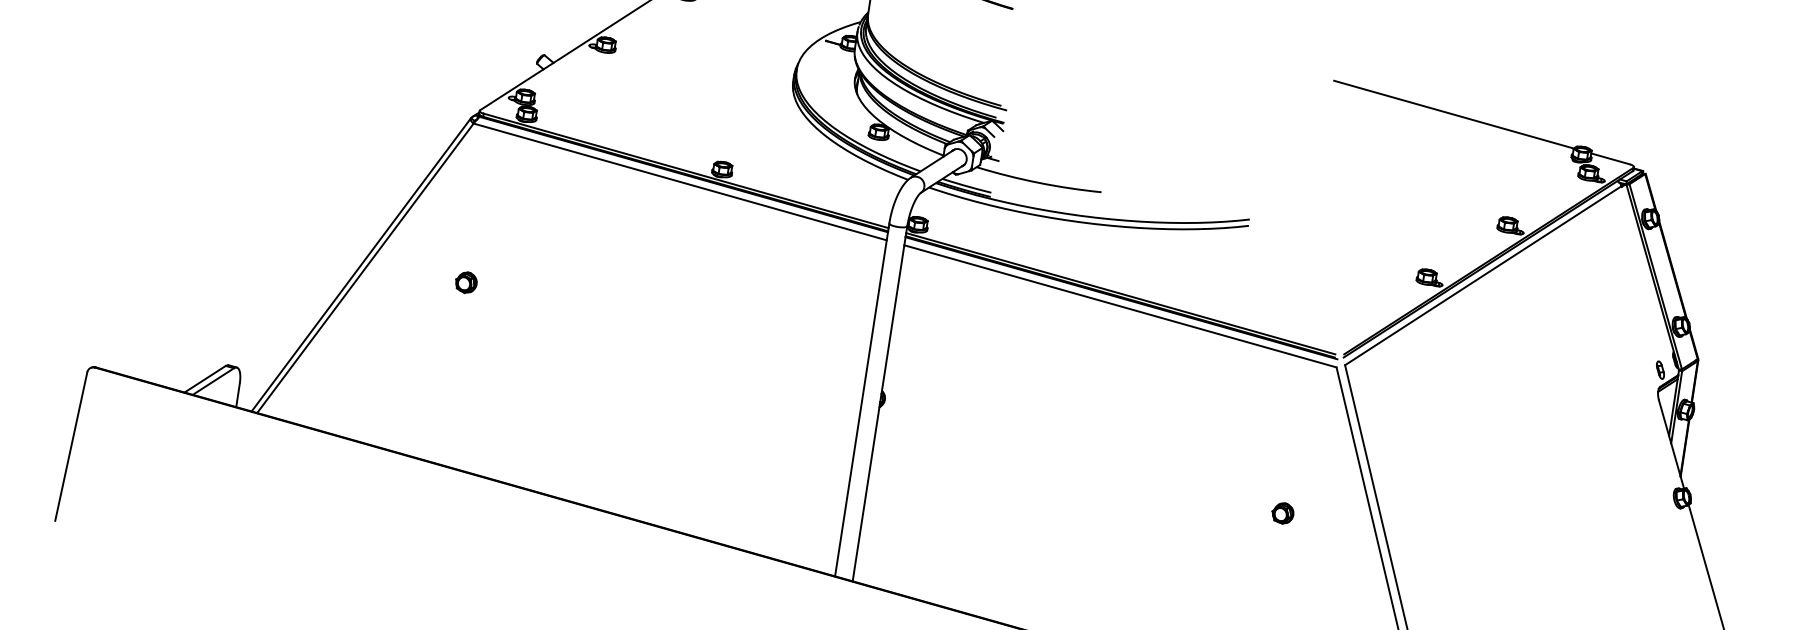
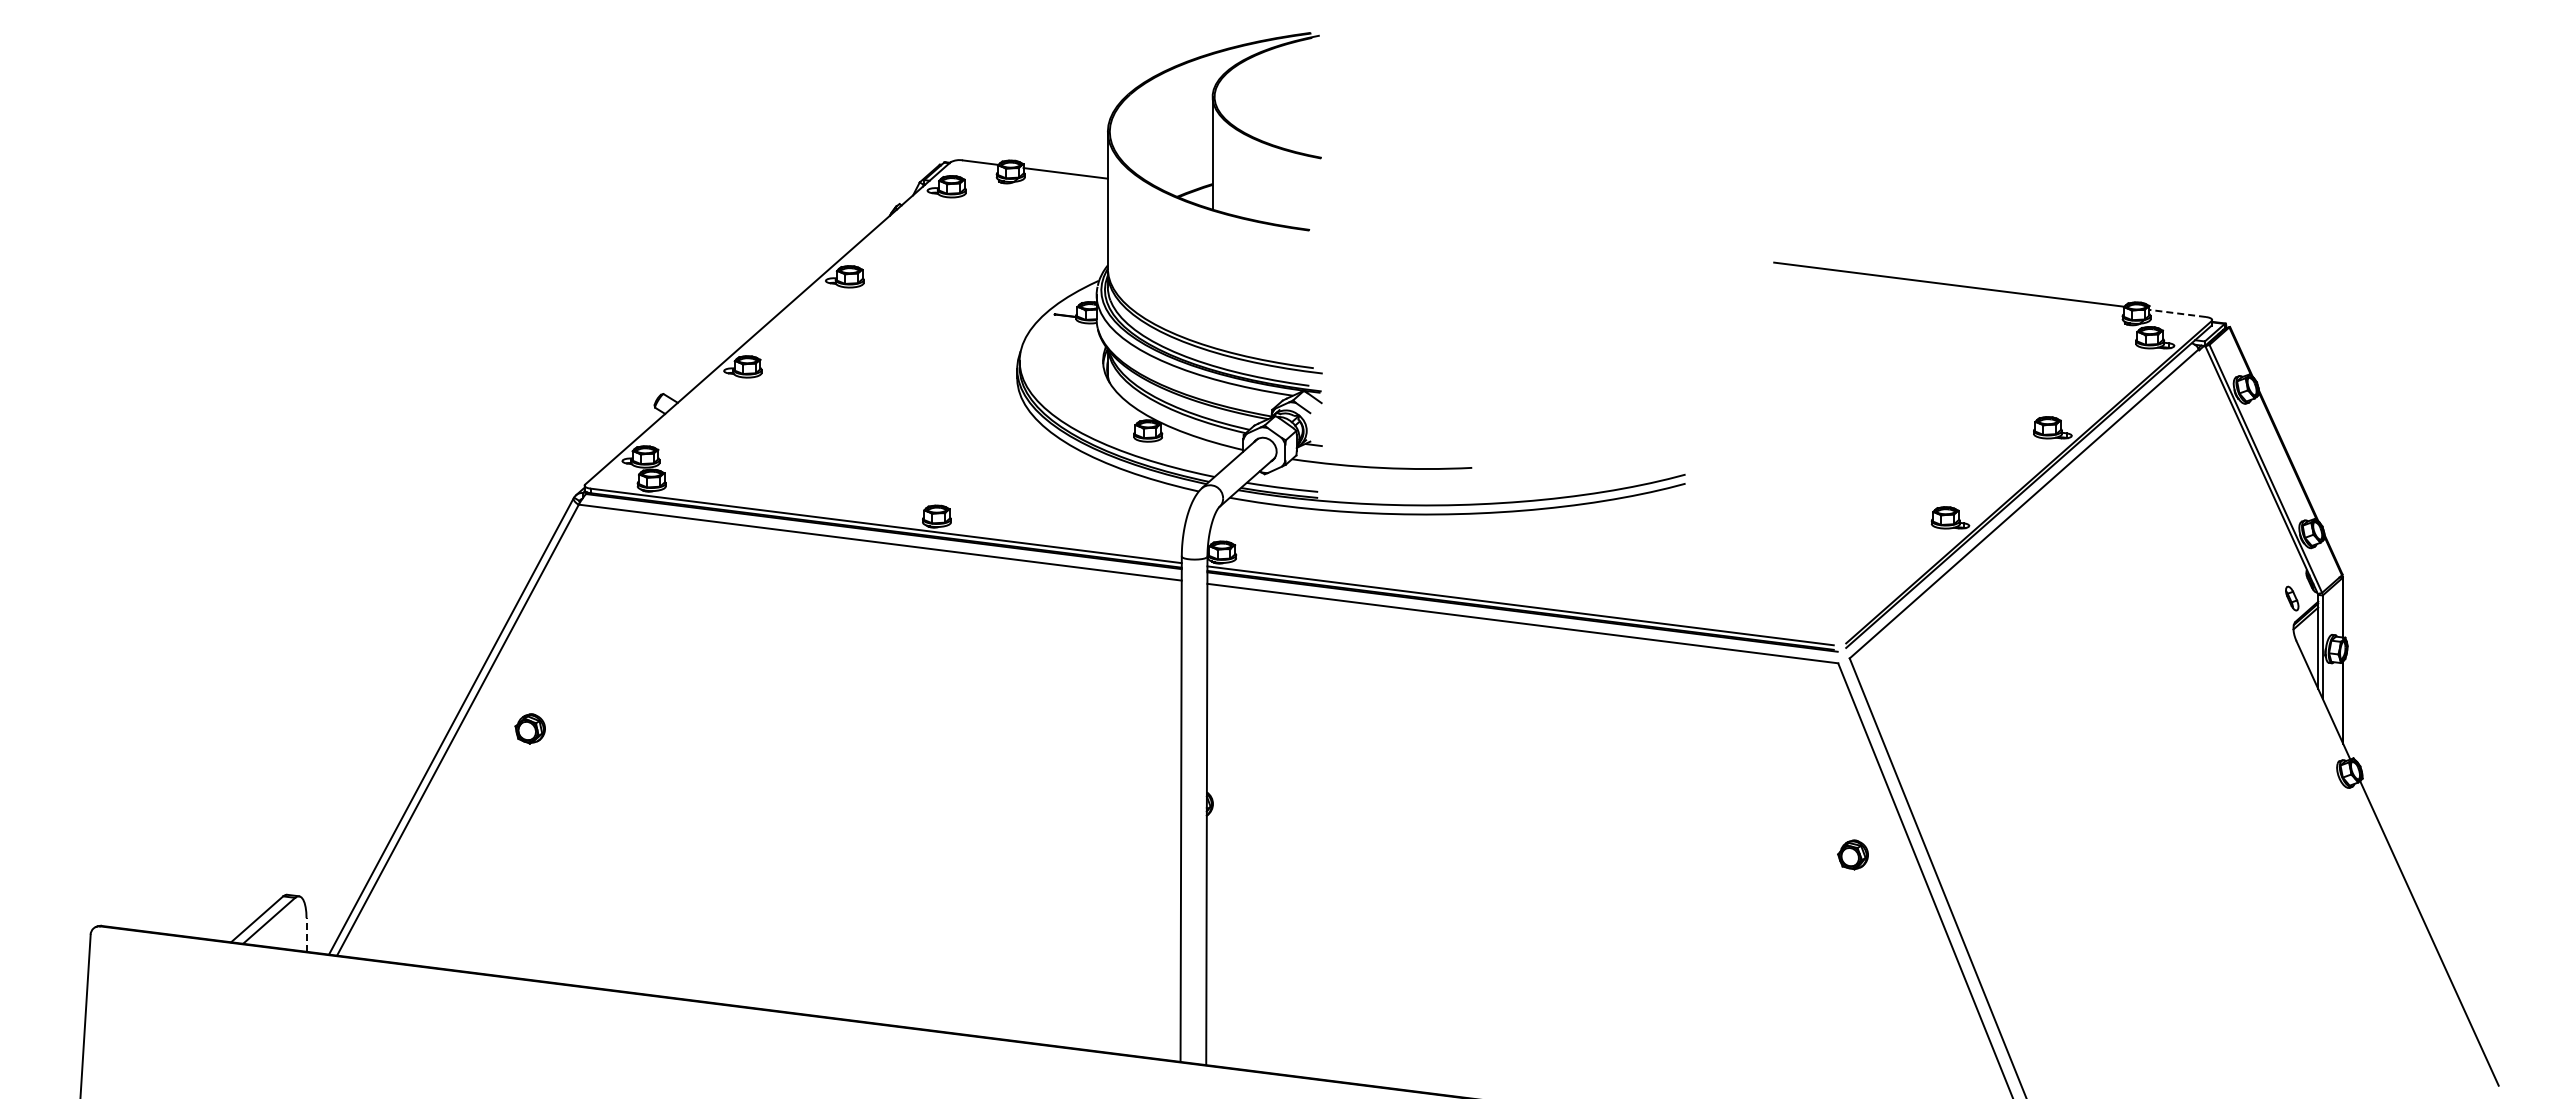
line: (1610, 158) -> (2177, 313), solid -> dashed
part: (465, 282) -> (529, 728), moved
line: (238, 395) -> (306, 934), solid -> dashed
part: (1282, 512) -> (1852, 854), moved

